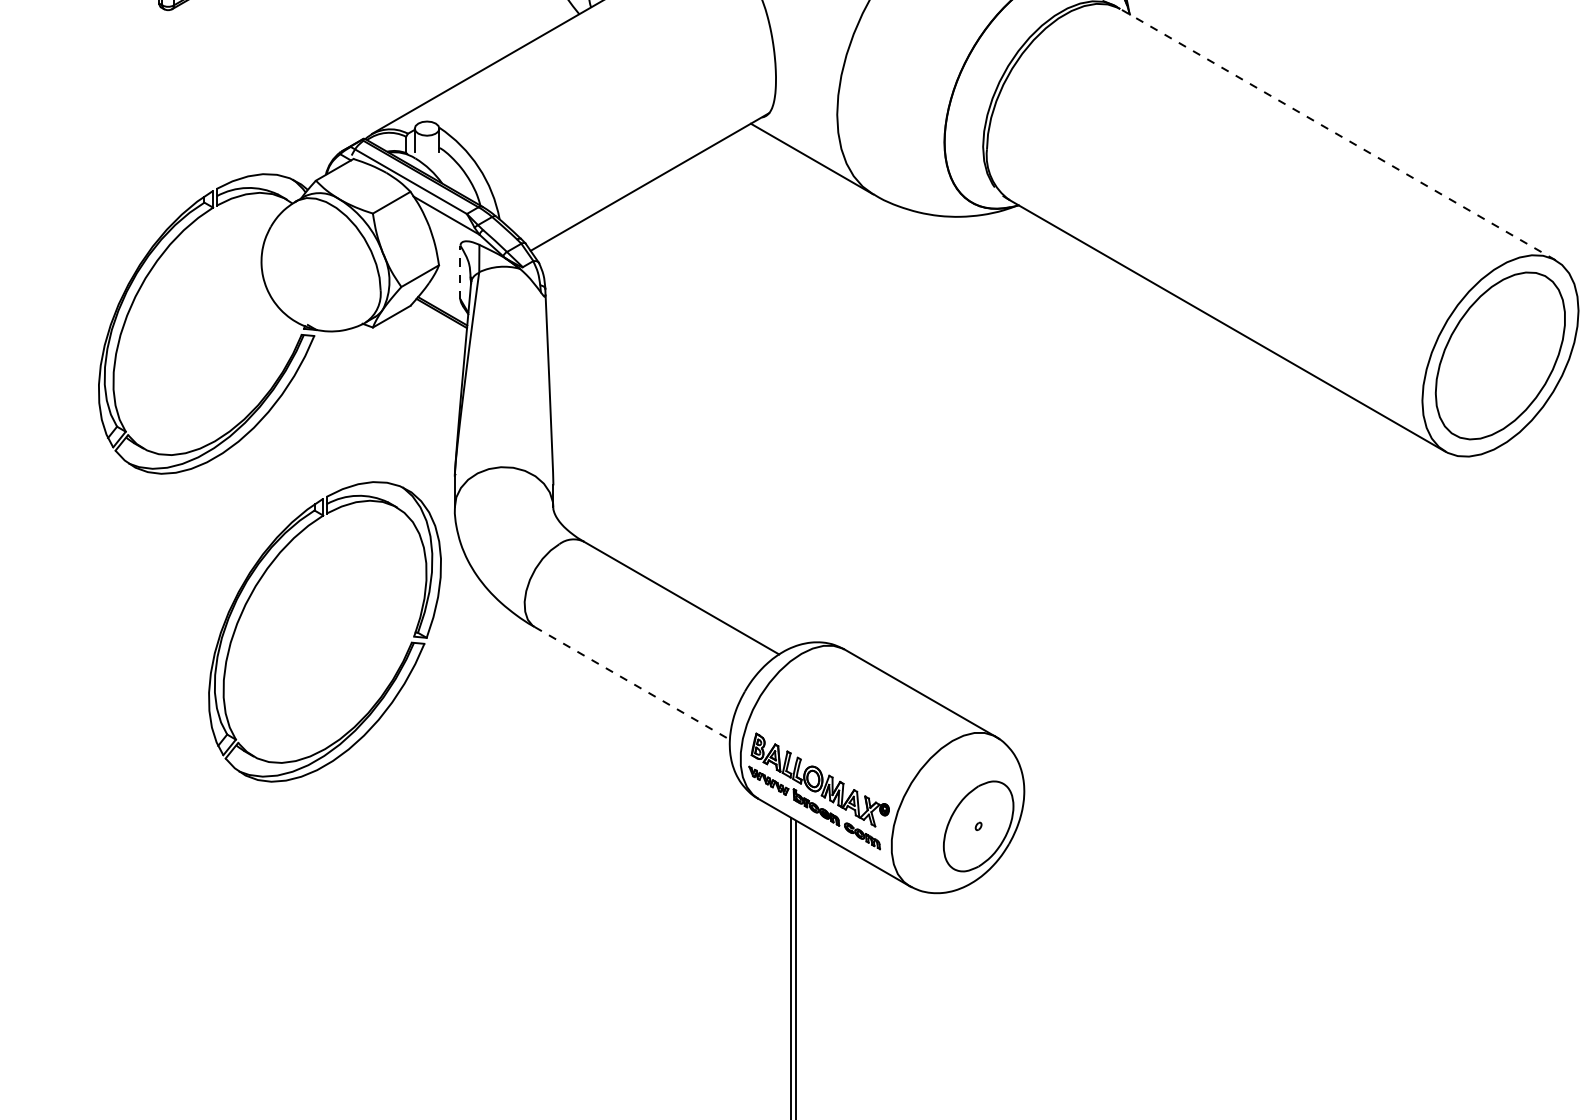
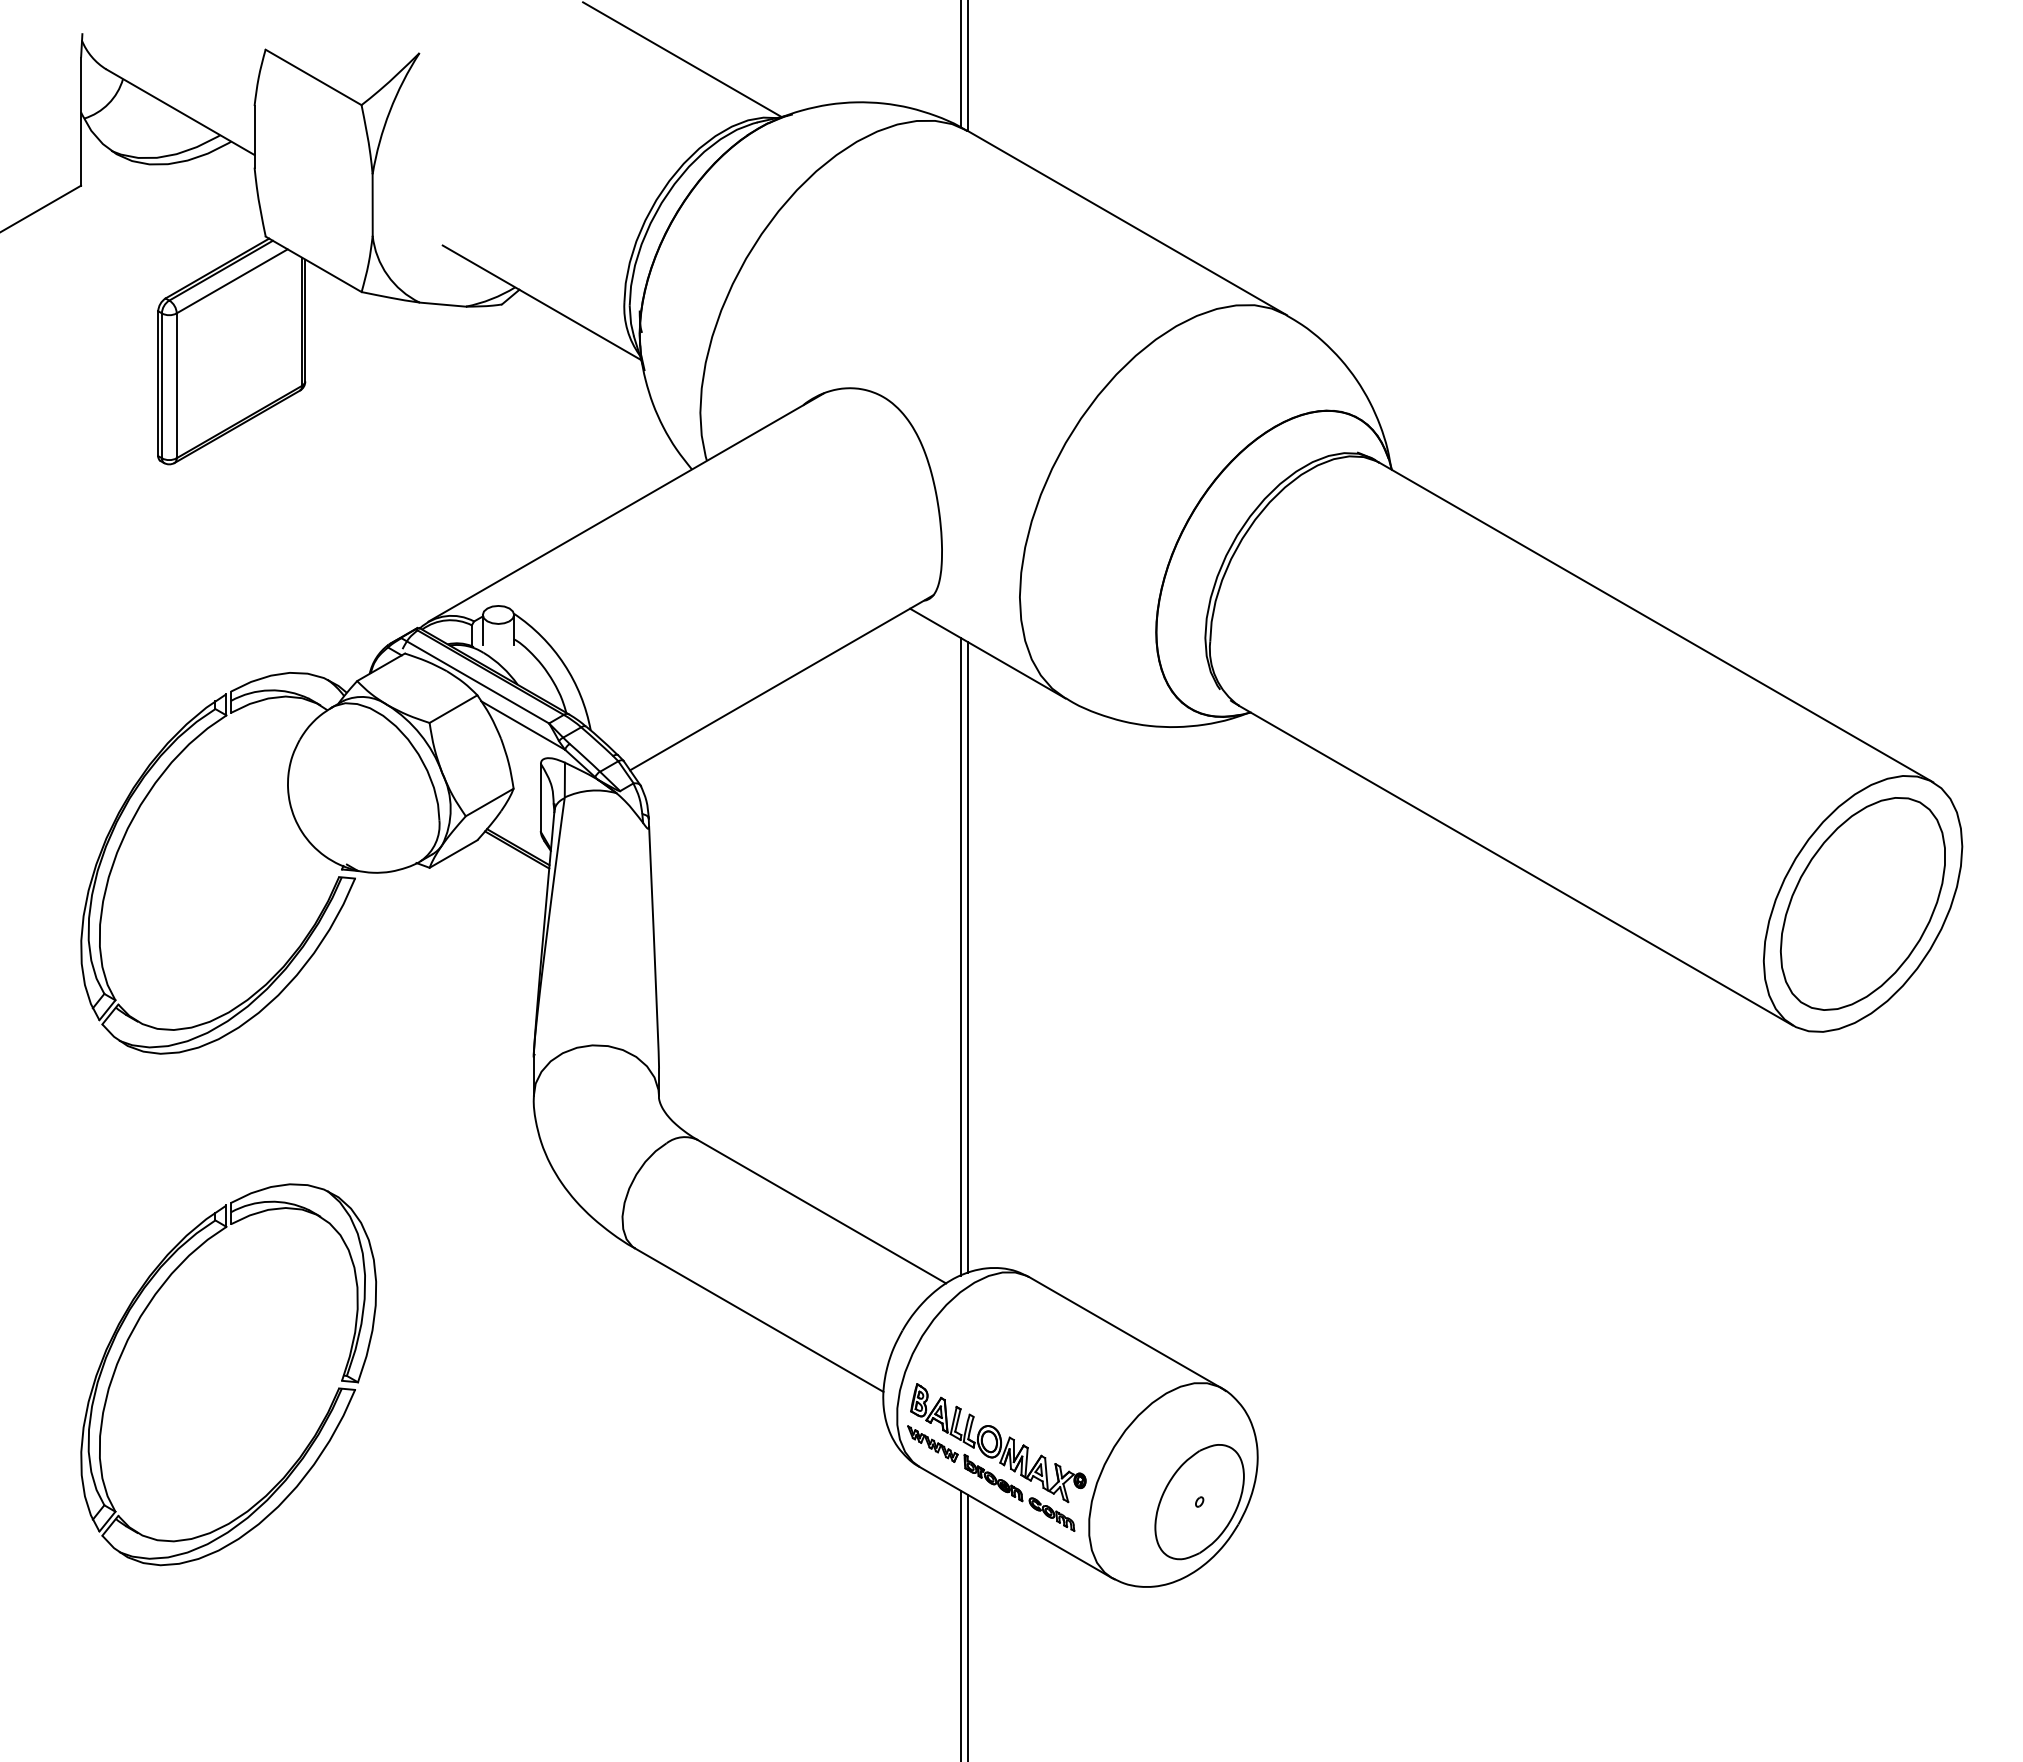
line: (1338, 134) -> (1656, 622), dashed -> solid
line: (460, 272) -> (540, 797), dashed -> solid
line: (790, 397) -> (960, 956), added
line: (796, 398) -> (968, 957), added
part: (251, 595) -> (135, 1328), moved
line: (632, 683) -> (759, 1320), dashed -> solid

